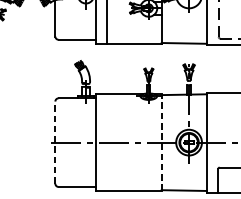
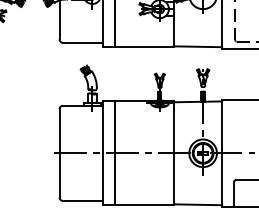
line: (55, 141) -> (59, 152), dashed -> solid
line: (106, 142) -> (114, 153), added
line: (161, 142) -> (173, 153), dashed -> solid

